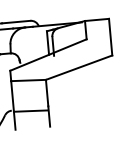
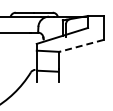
line: (78, 67) -> (81, 45), solid -> dashed

